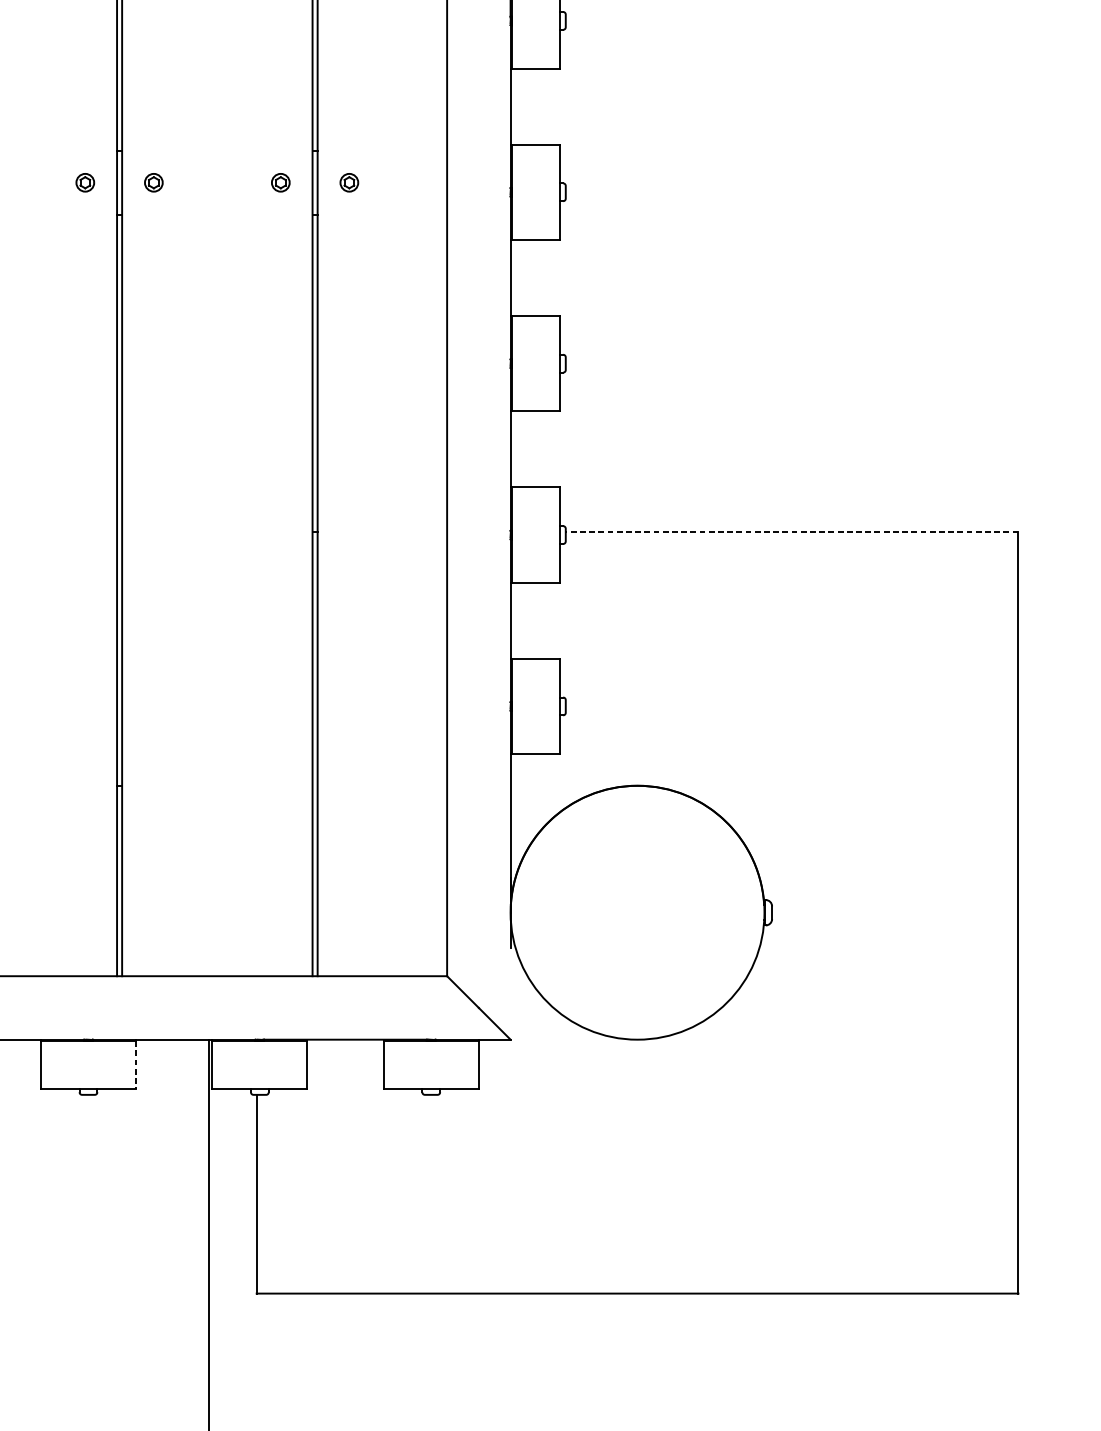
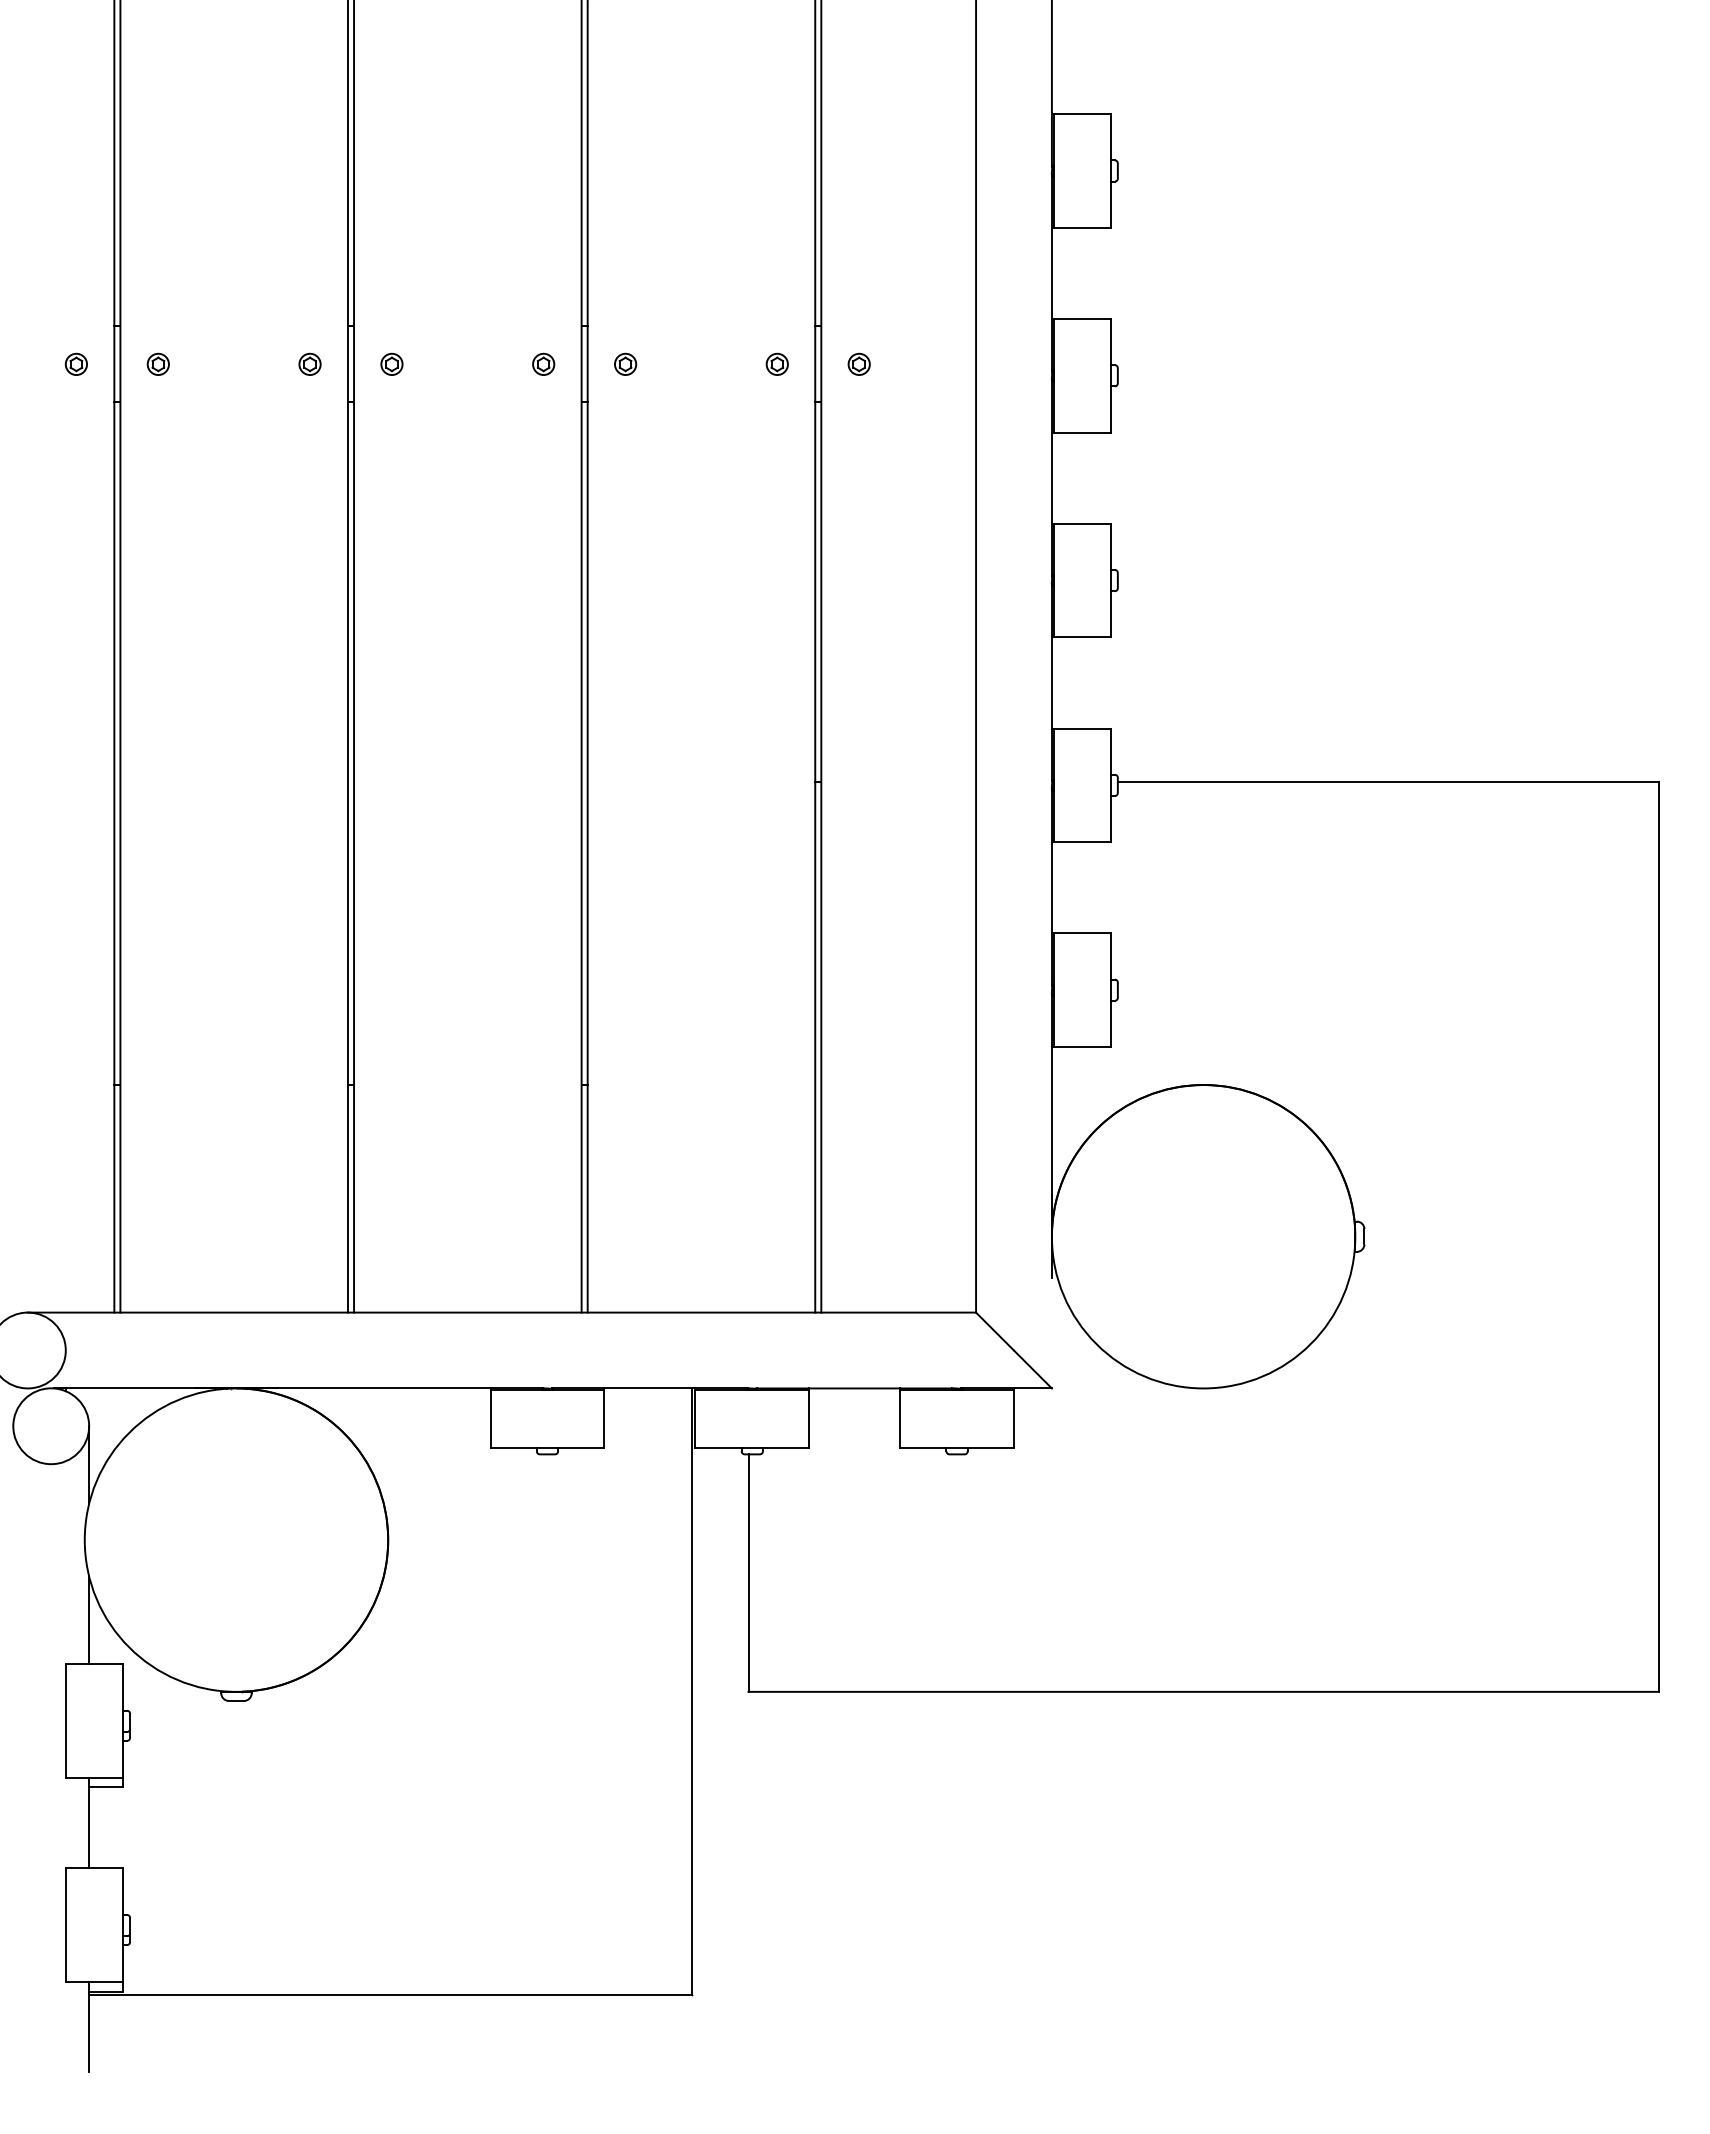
line: (791, 531) -> (1387, 781), dashed -> solid
line: (136, 1065) -> (604, 1419), dashed -> solid

